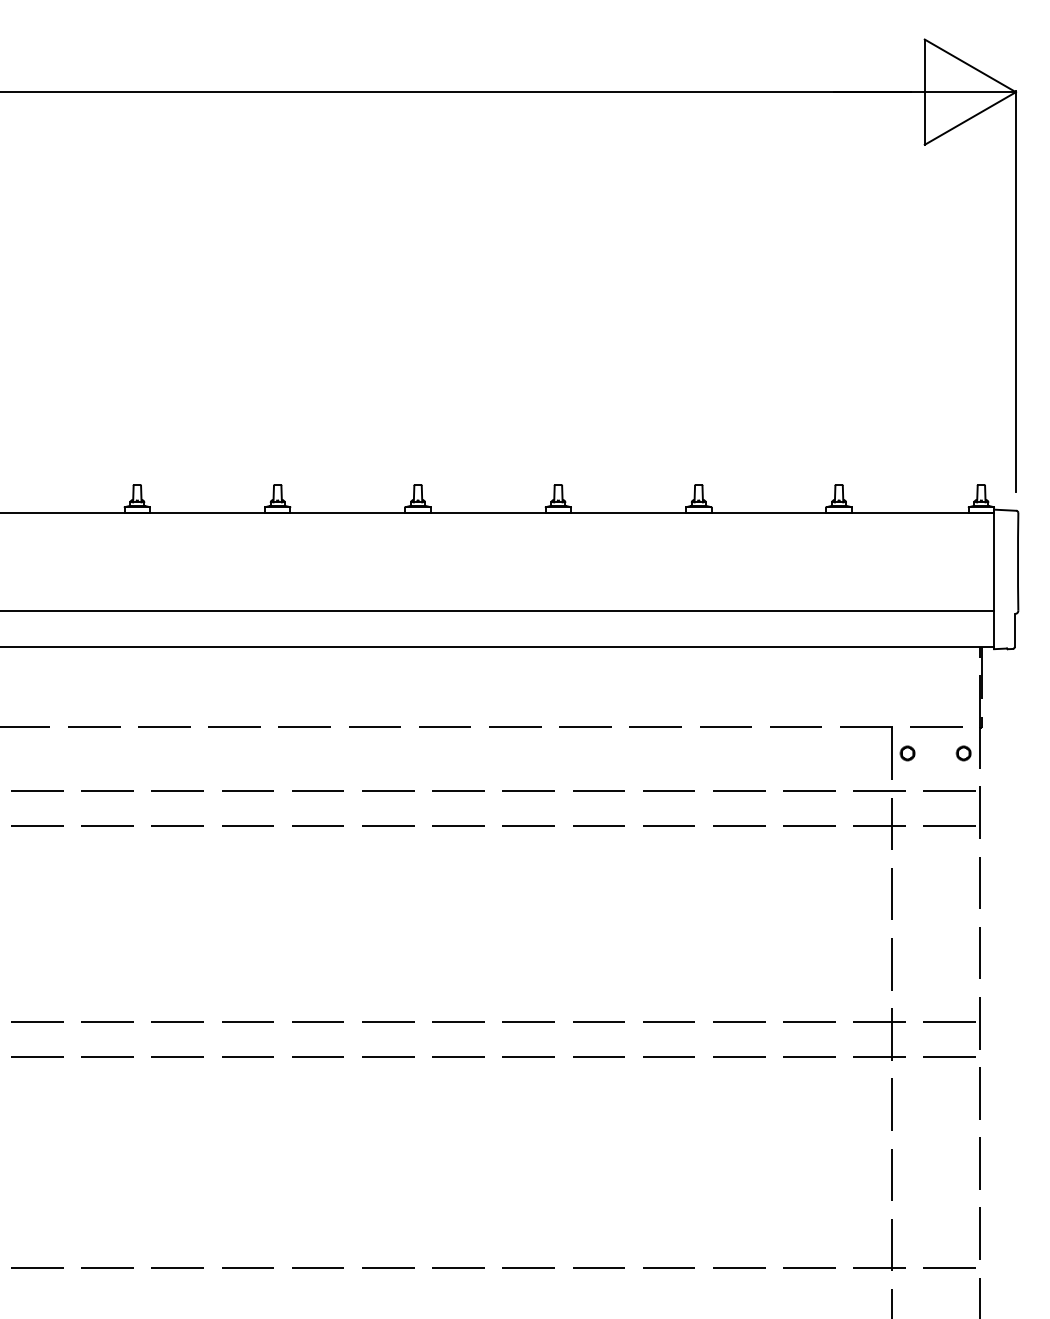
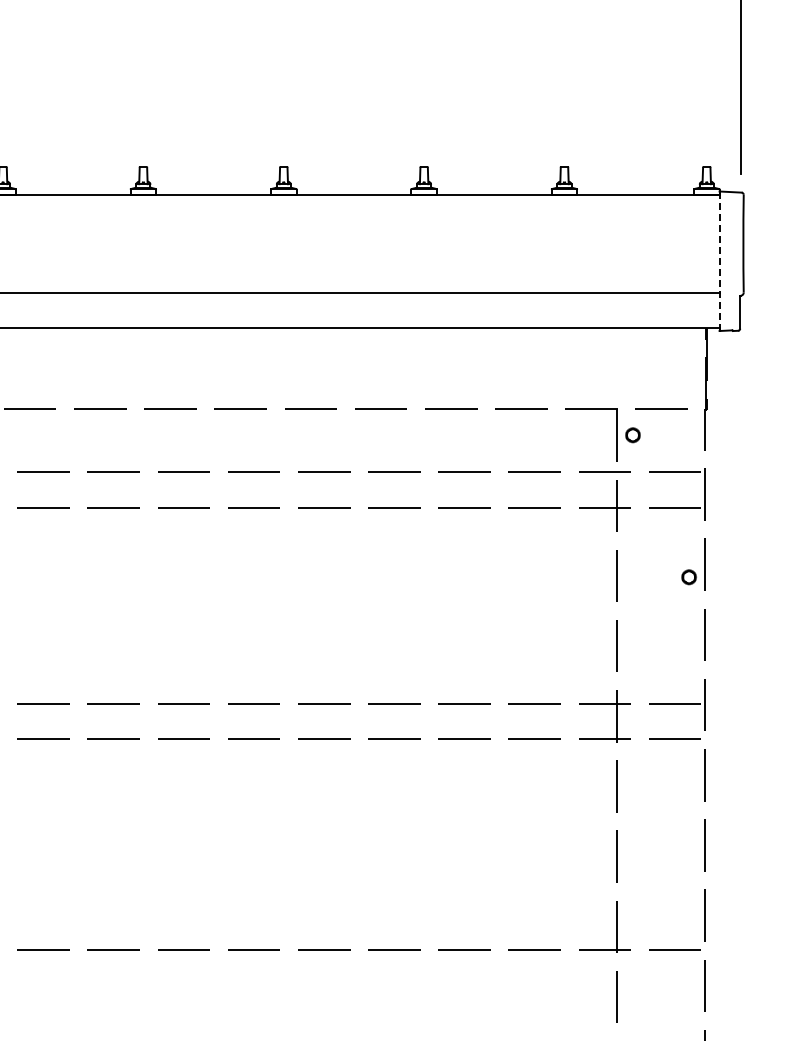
line: (994, 579) -> (719, 261), solid -> dashed
circle: (963, 753) -> (688, 577), moved

